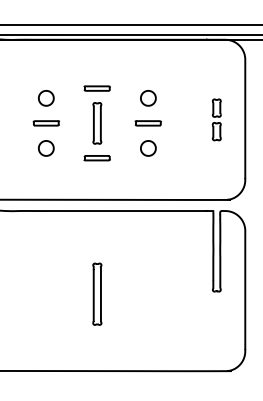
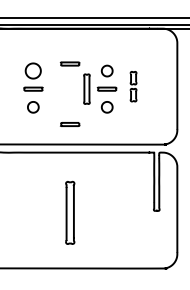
part: (46, 98) -> (33, 71), size x1.4
part: (216, 119) -> (133, 86), moved
part: (97, 123) -> (87, 89), moved
part: (96, 158) -> (69, 124), moved
part: (97, 293) -> (70, 212), size x1.4

